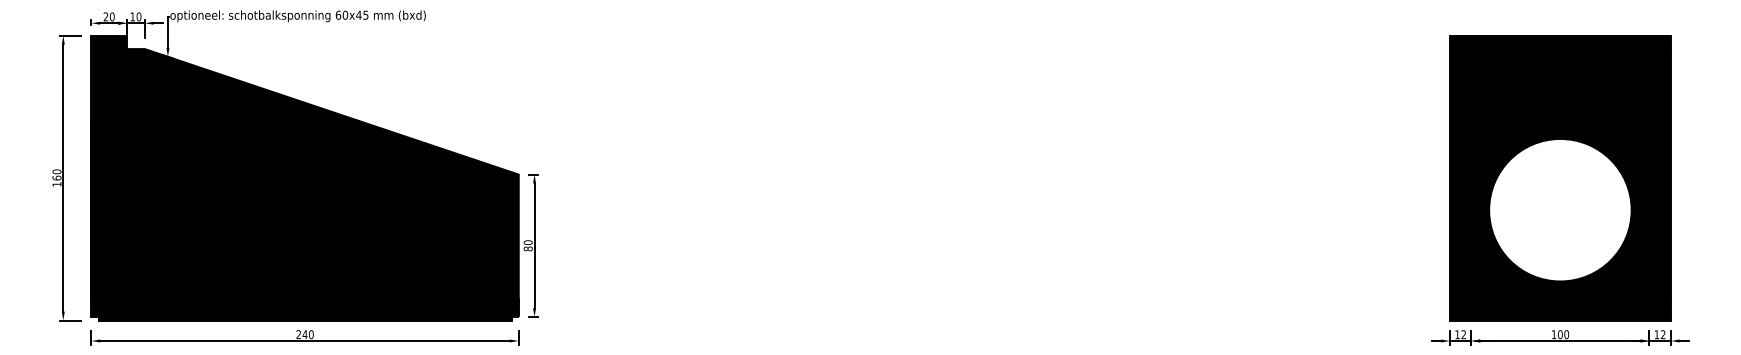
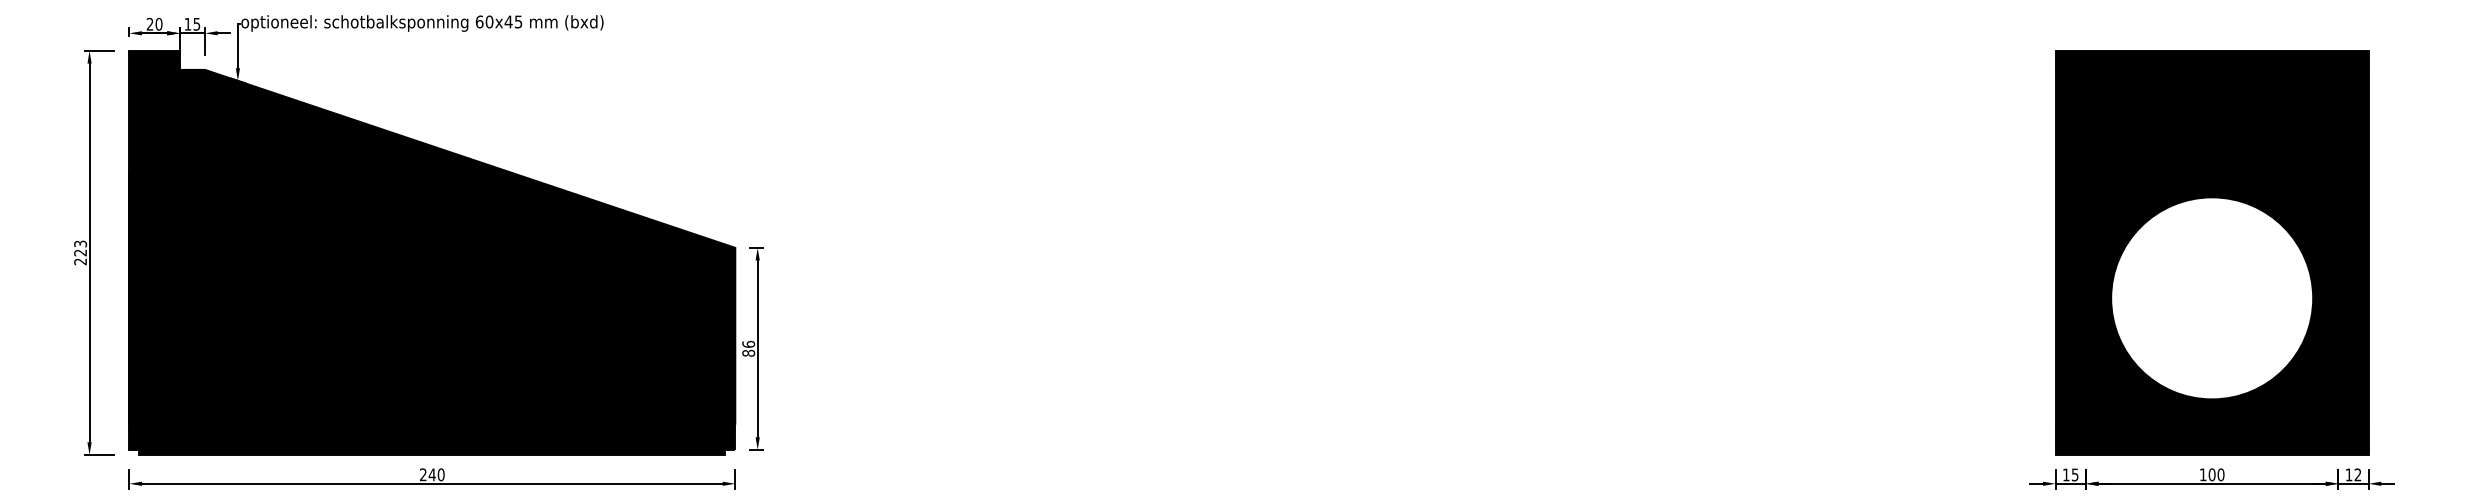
text: (138, 16) -> (196, 23), 10 -> 15
text: (56, 177) -> (80, 252), 160 -> 223
text: (528, 242) -> (748, 343), 80 -> 86
text: (1463, 334) -> (2074, 474), 12 -> 15

